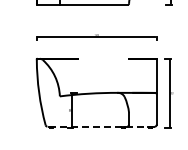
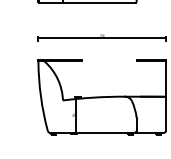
line: (101, 126) -> (107, 132), dashed -> solid

